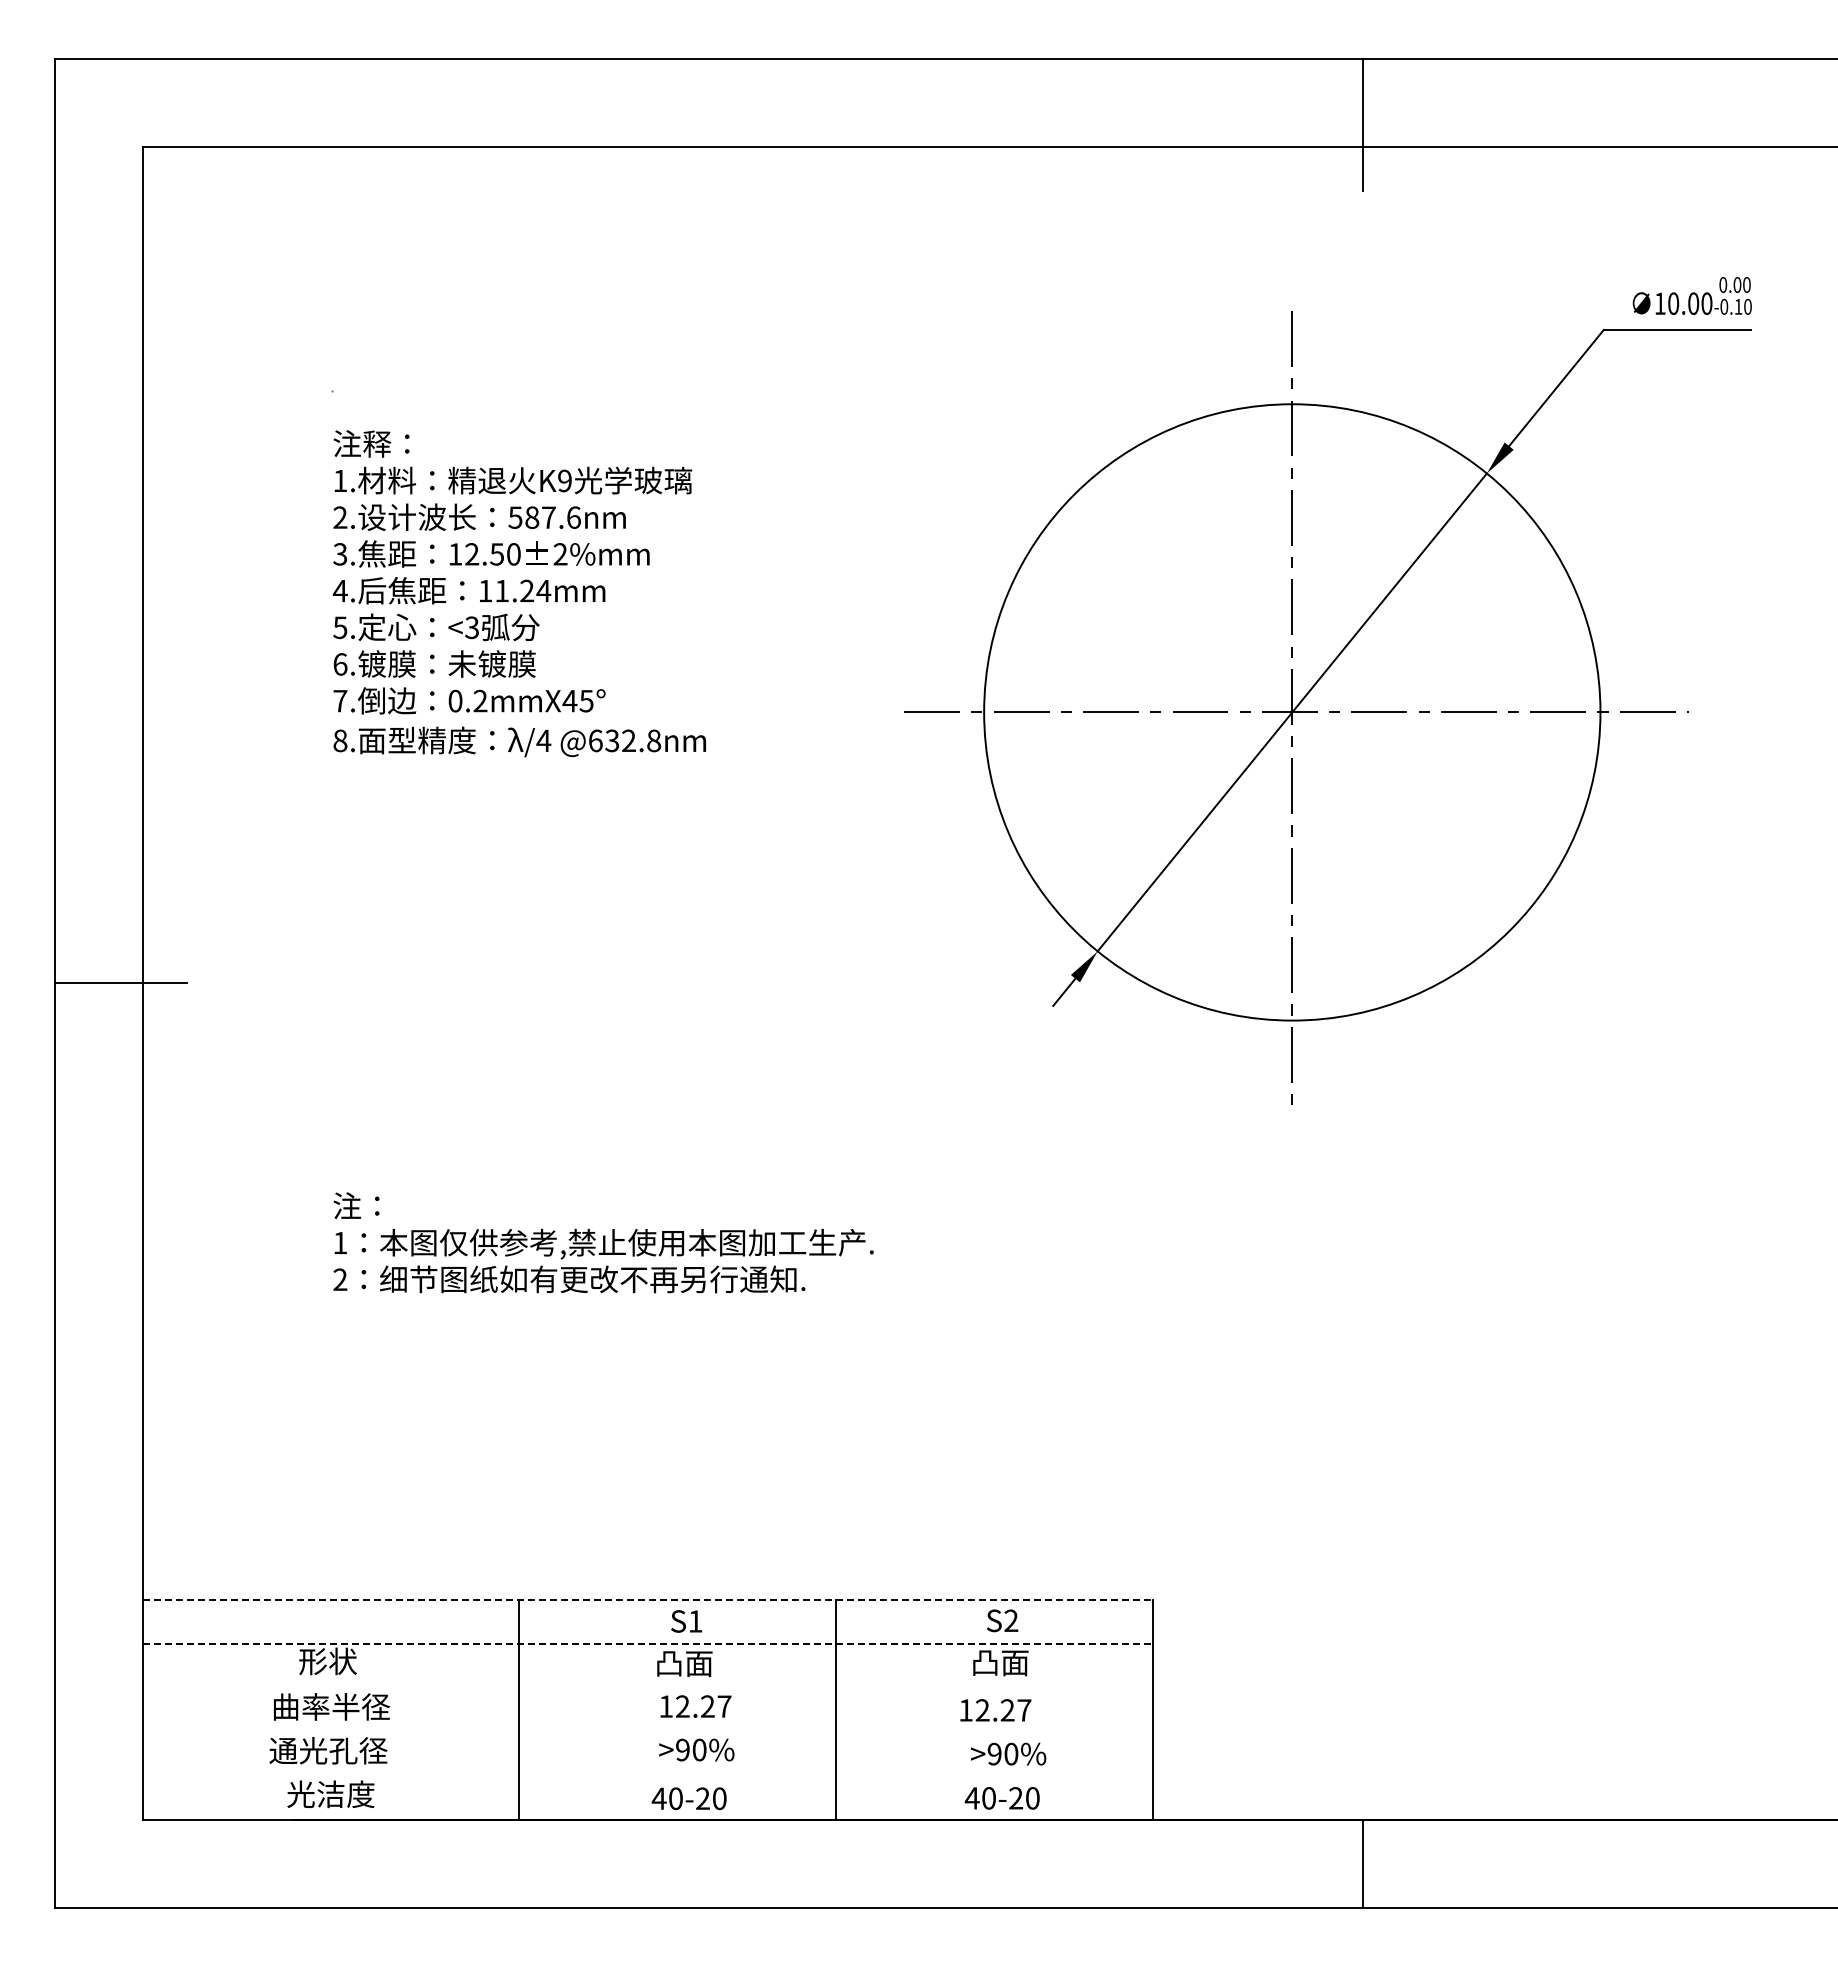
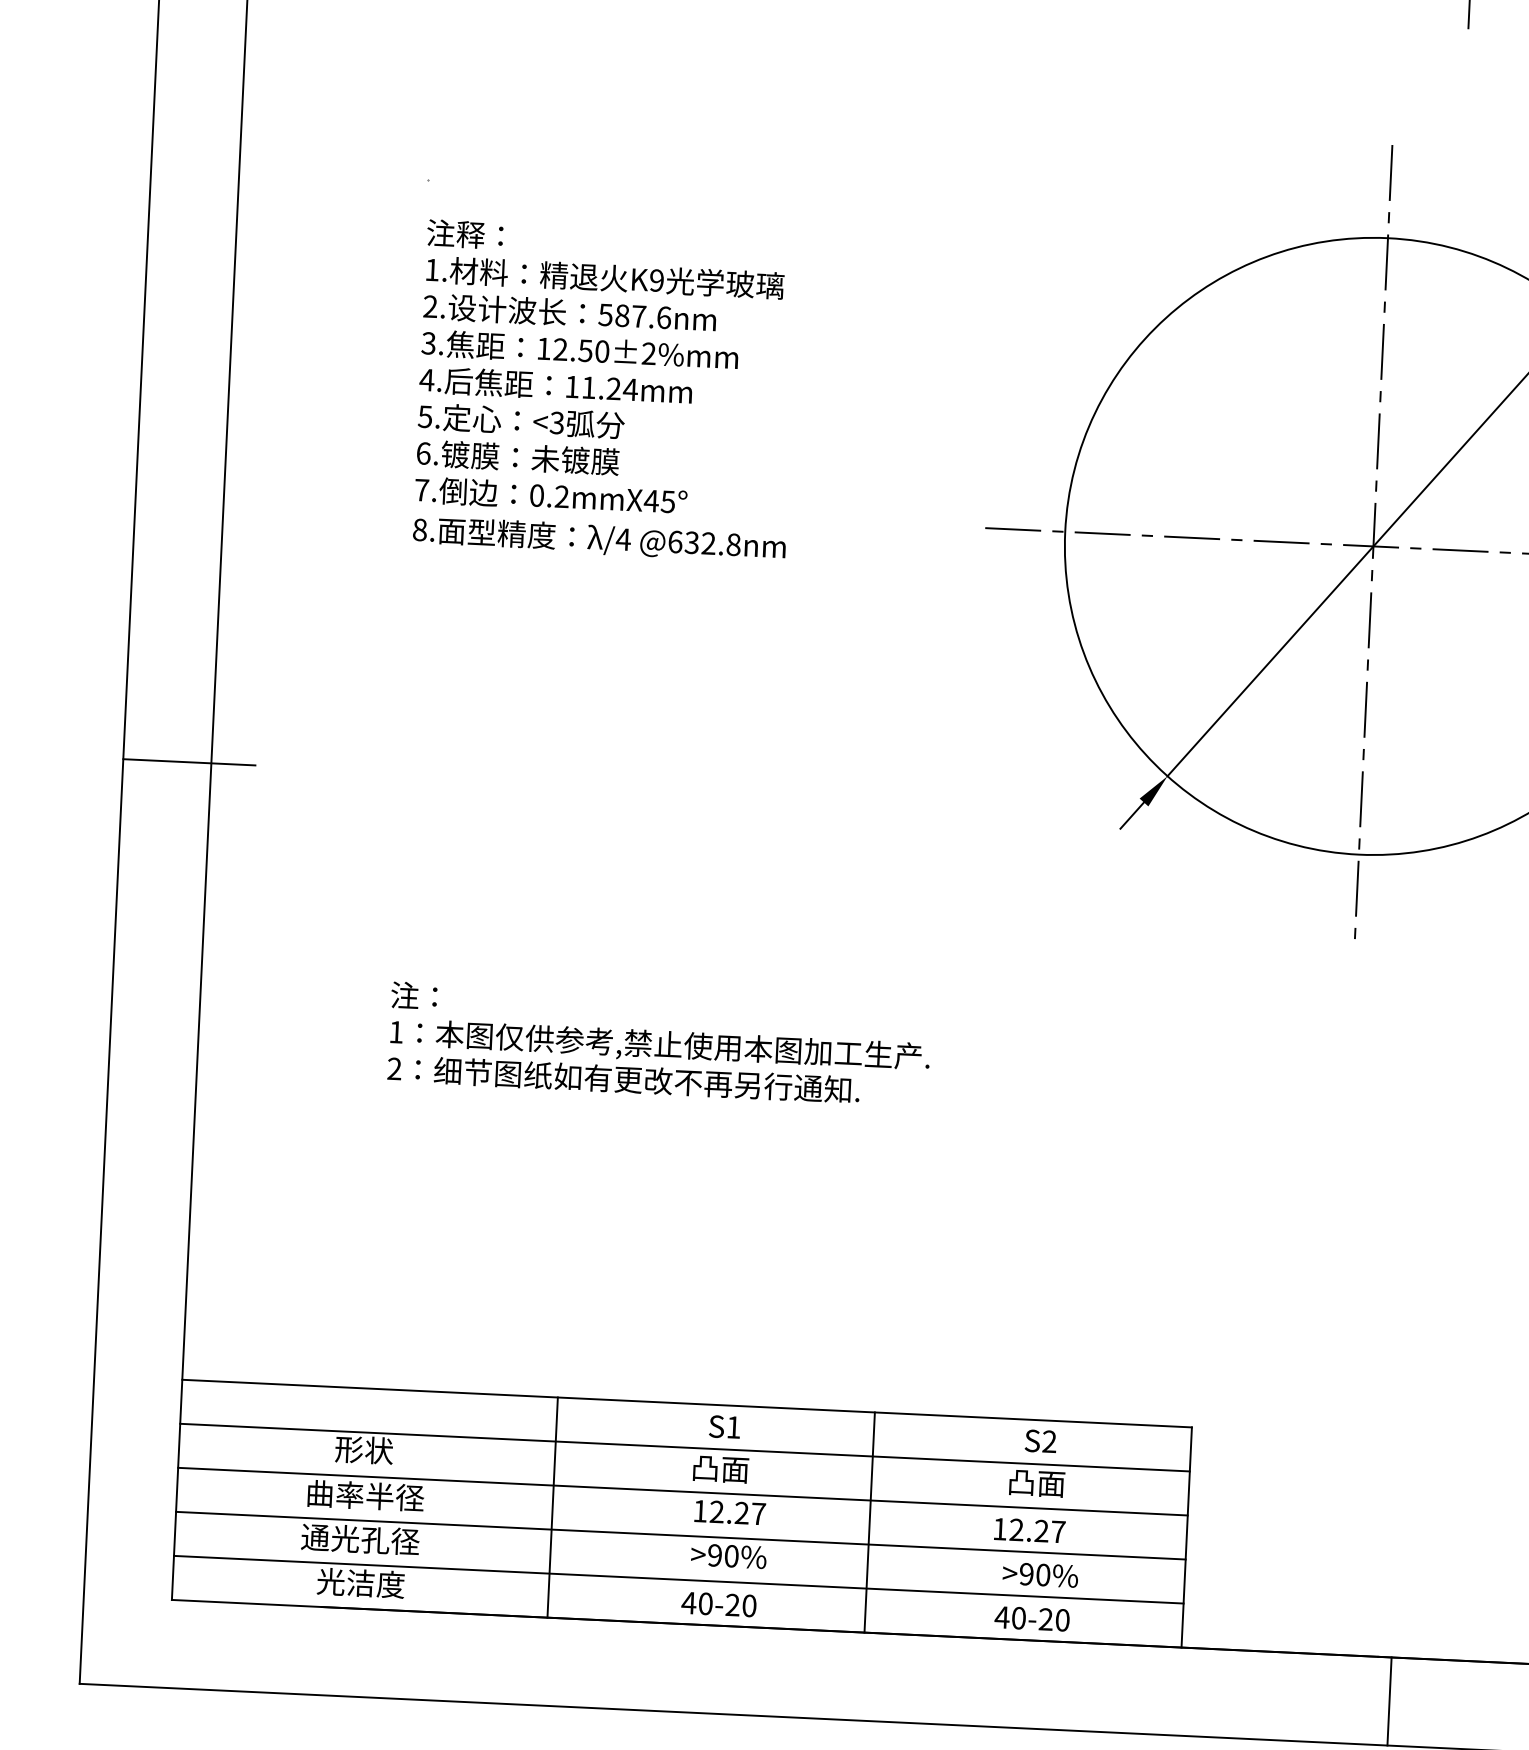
line: (647, 1599) -> (686, 1403), dashed -> solid
line: (647, 1643) -> (684, 1447), dashed -> solid
line: (647, 1687) -> (682, 1491), added
line: (647, 1731) -> (680, 1535), added
line: (647, 1775) -> (678, 1579), added

